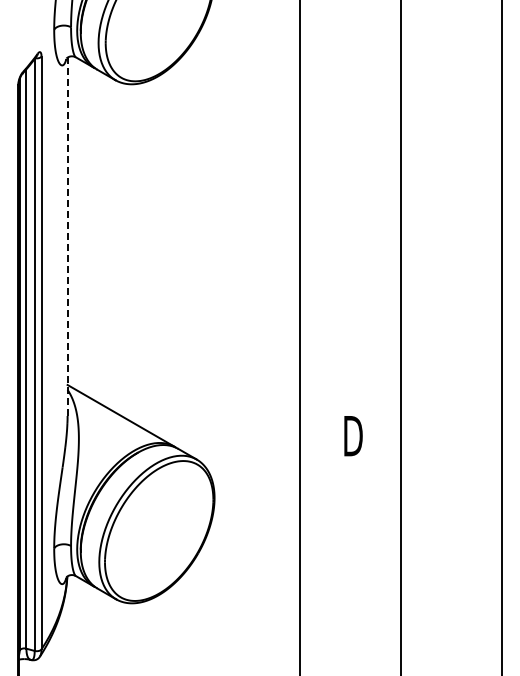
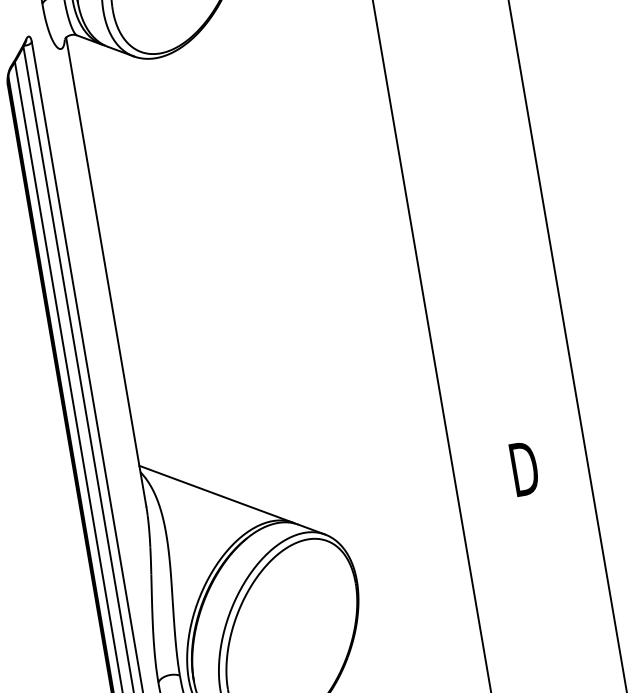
line: (67, 236) -> (106, 271), dashed -> solid

